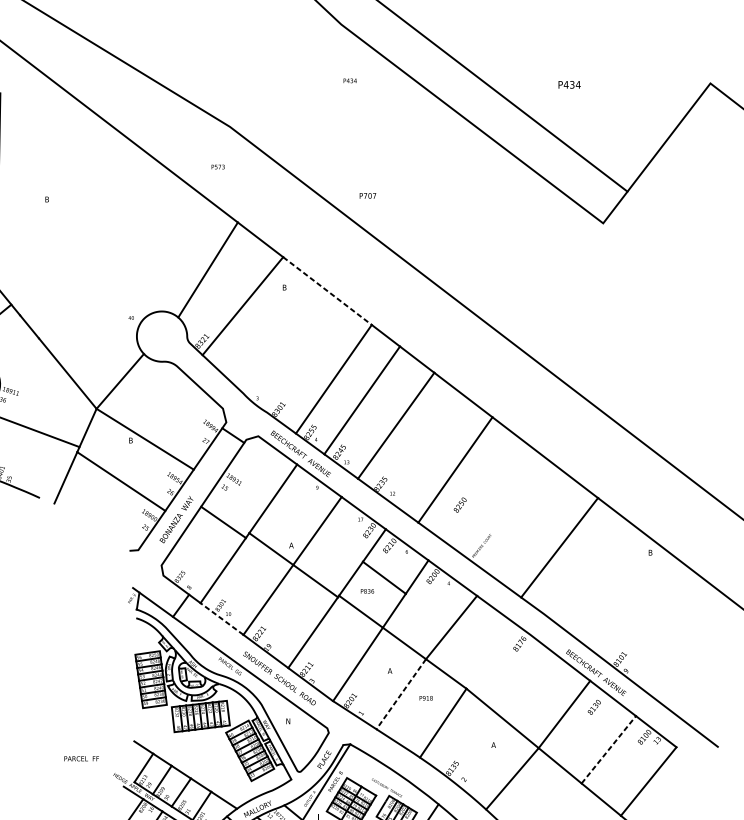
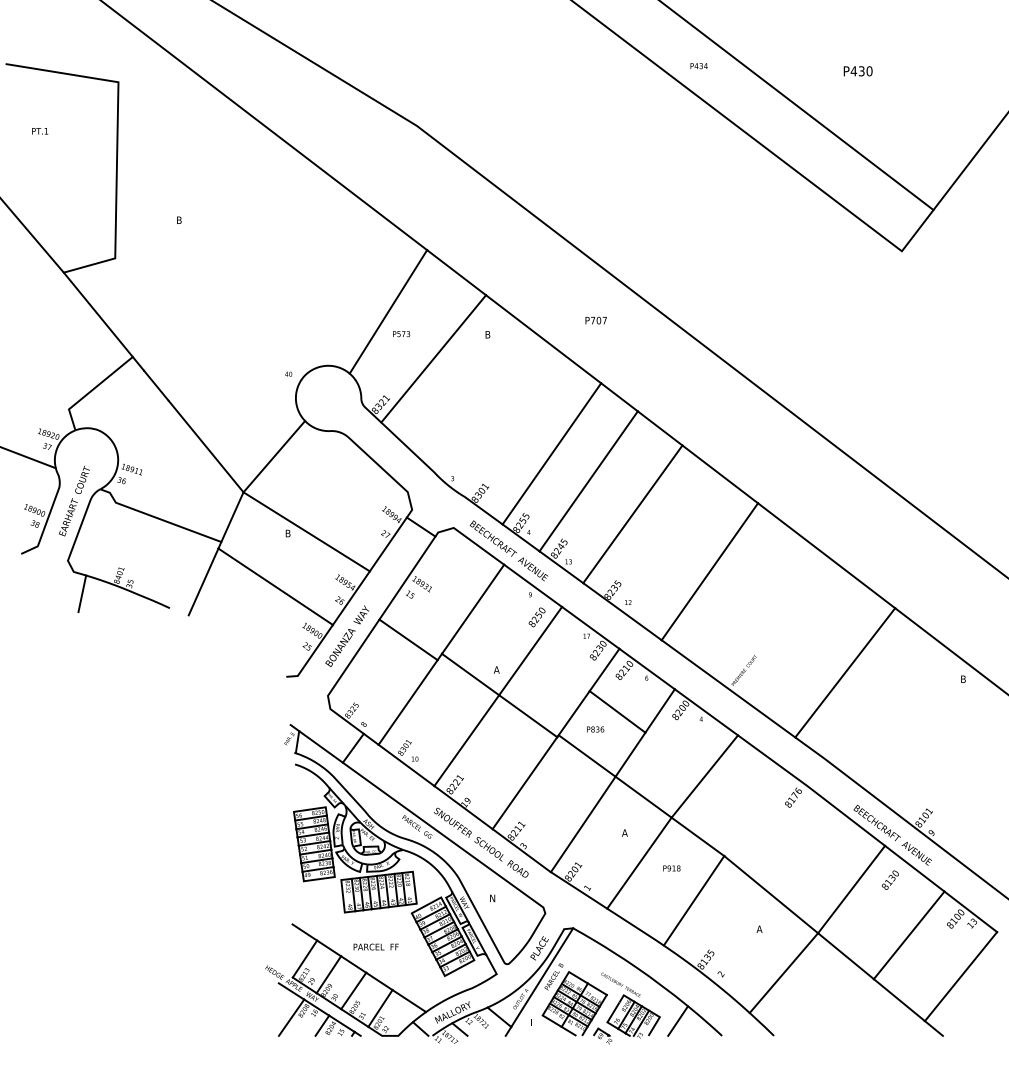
text: (349, 81) -> (698, 66), moved
text: (578, 85) -> (869, 71), P434 -> P430
text: (218, 167) -> (401, 334), moved
text: (367, 195) -> (595, 320), moved
line: (328, 291) -> (544, 339), dashed -> solid
text: (459, 505) -> (536, 617), moved
line: (222, 619) -> (406, 765), dashed -> solid
line: (401, 694) -> (639, 863), dashed -> solid
line: (609, 749) -> (909, 934), dashed -> solid
text: (81, 758) -> (375, 946), moved

